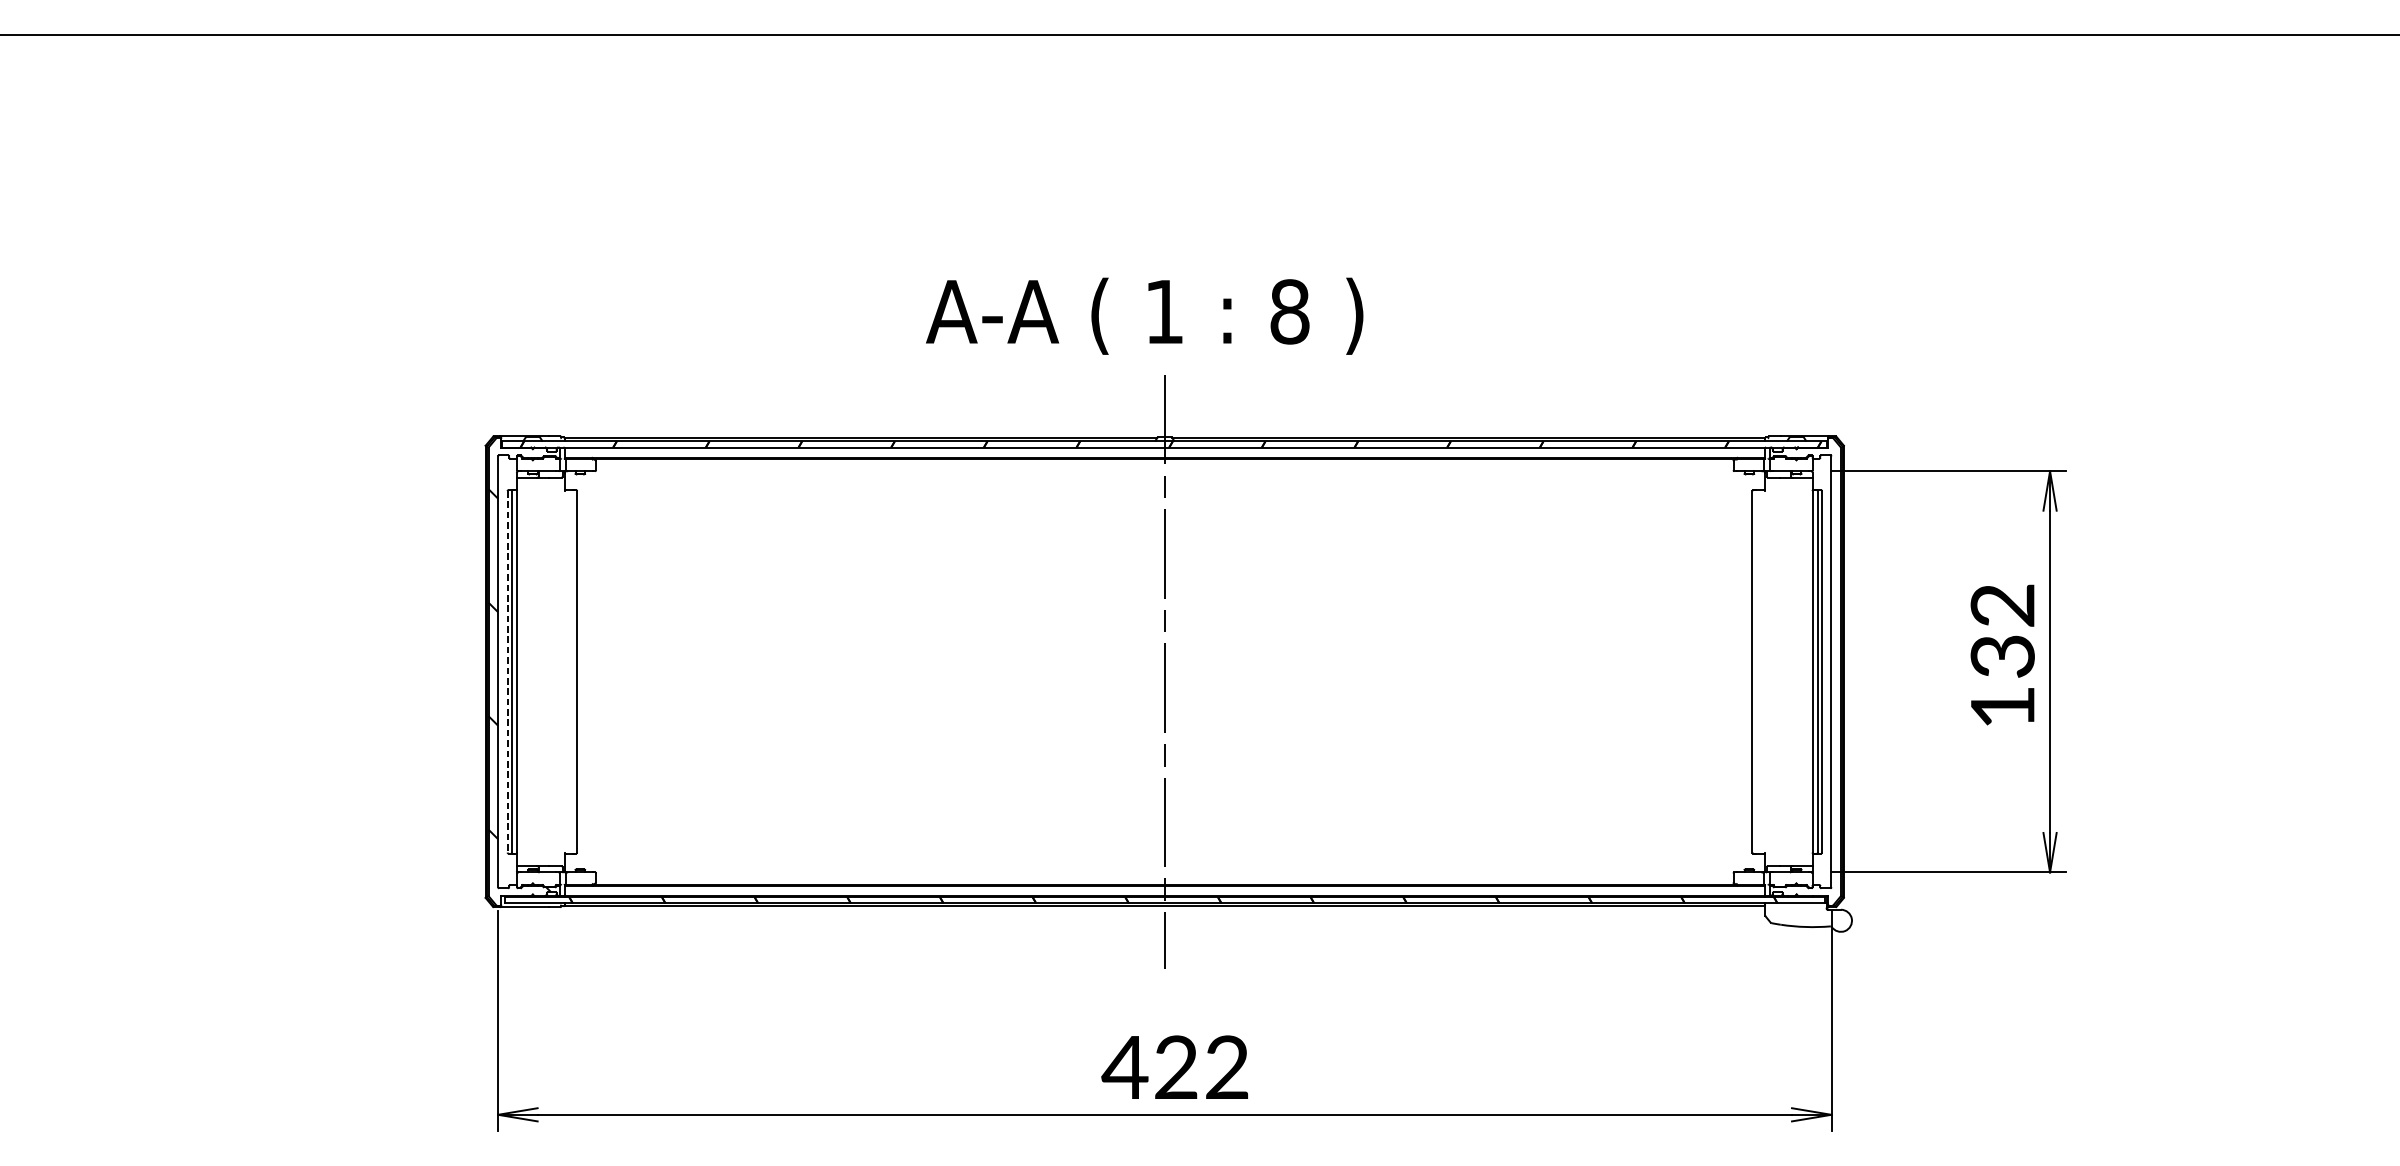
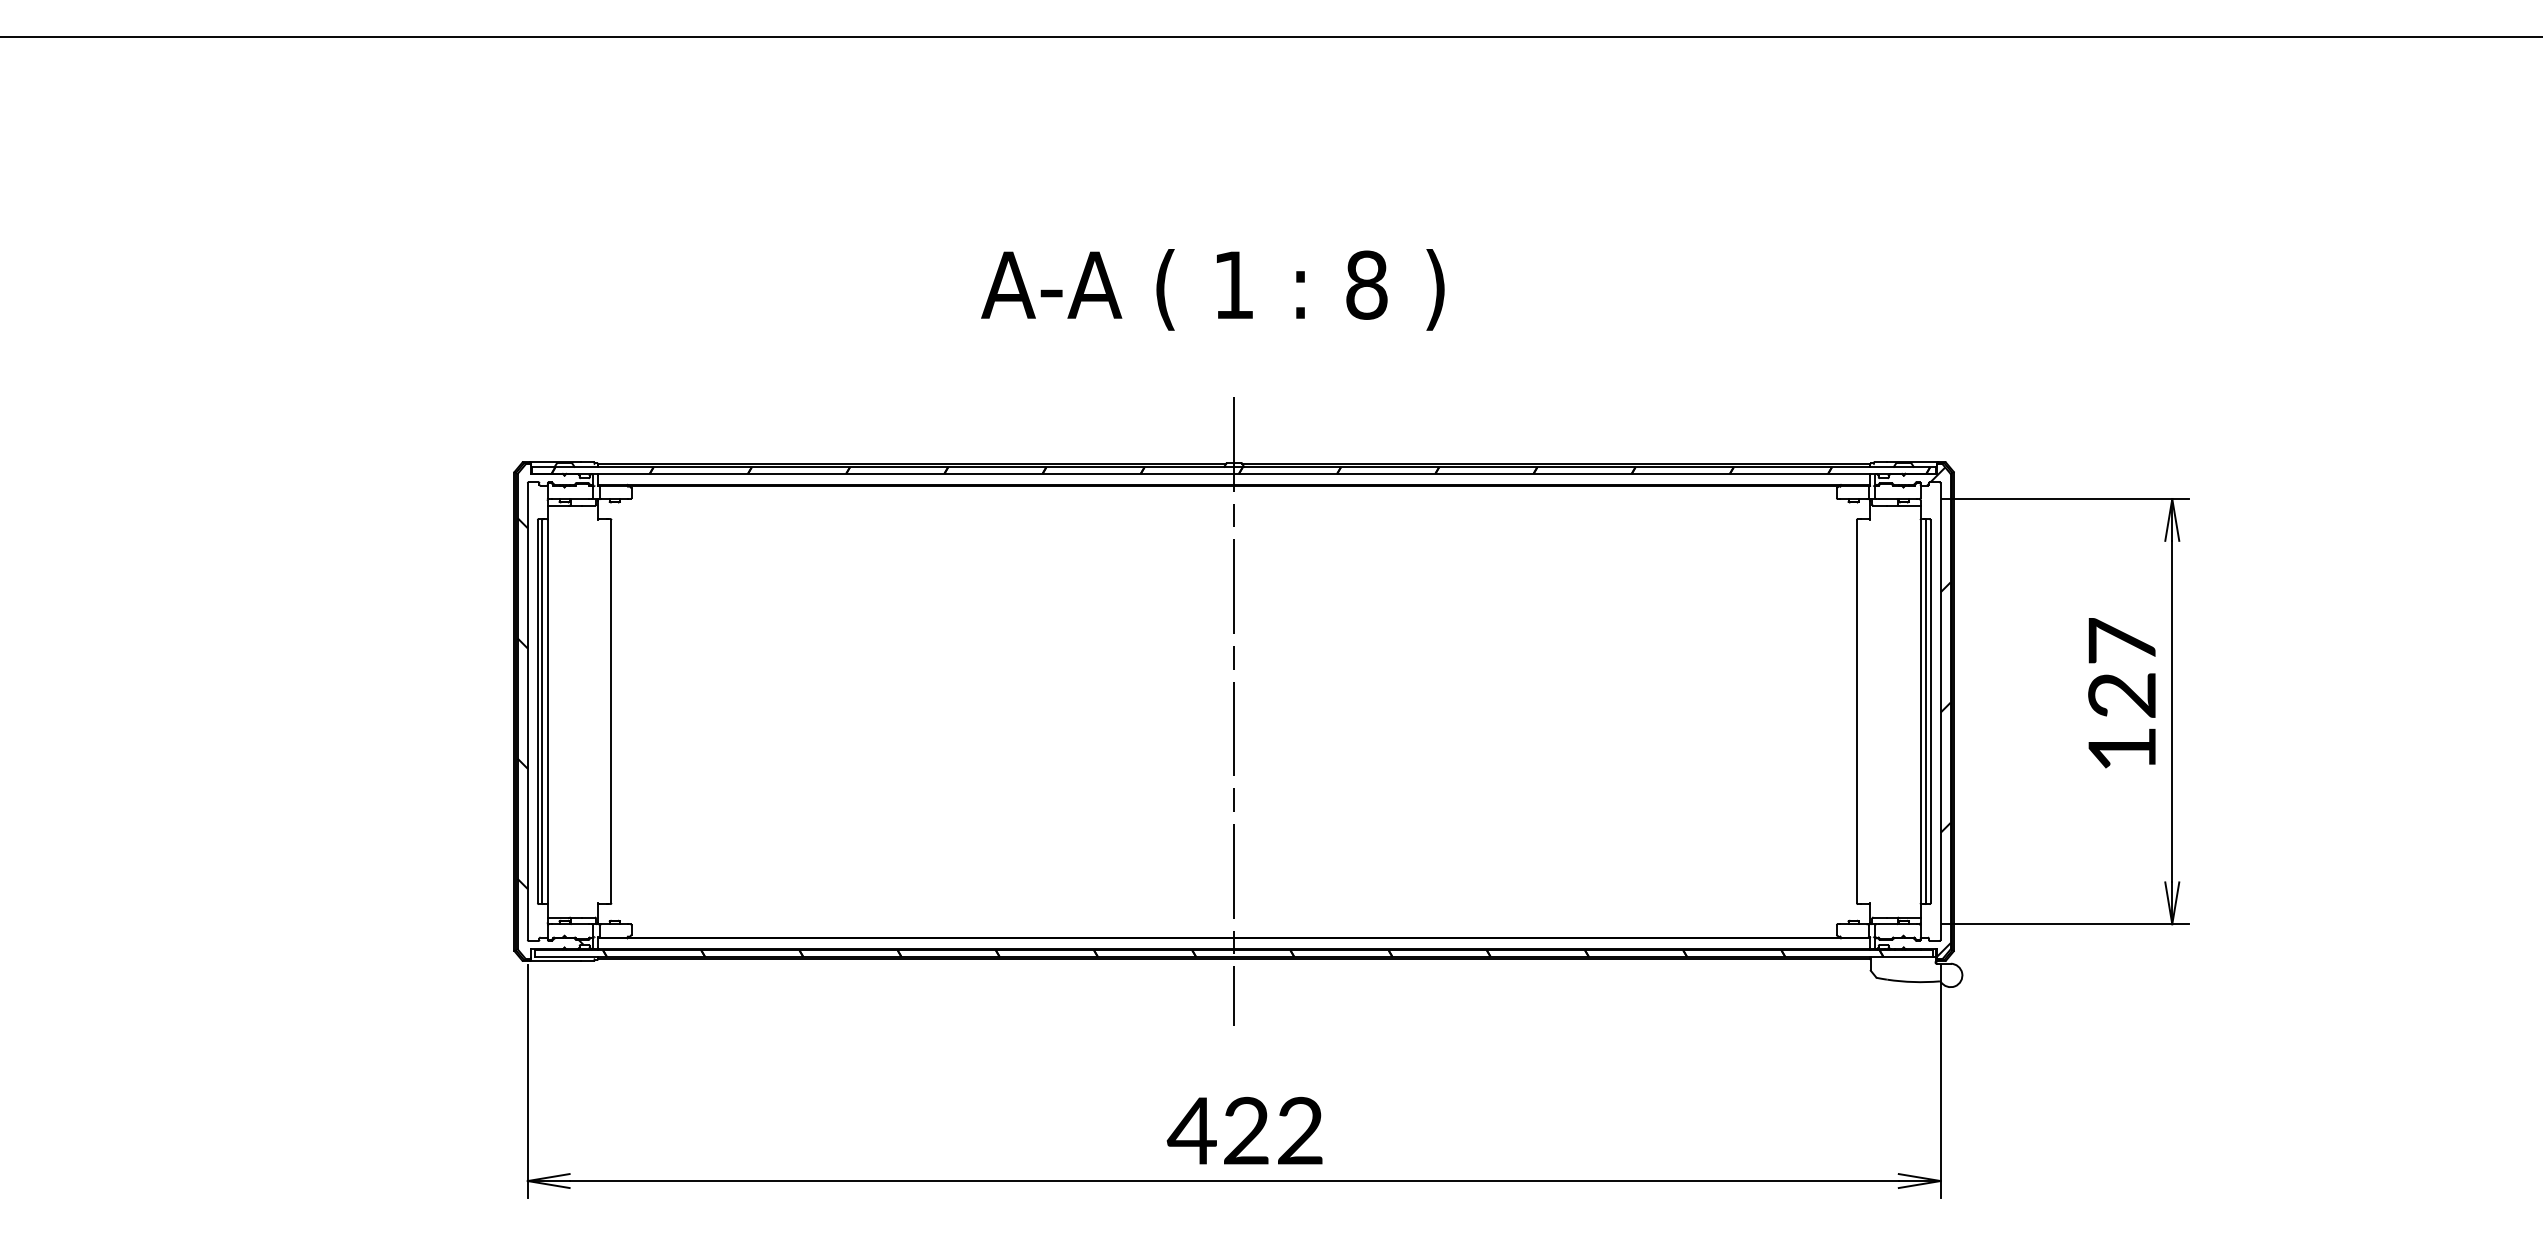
text: (1144, 315) -> (1212, 289), moved
text: (2003, 630) -> (2122, 667), 132 -> 127
line: (507, 671) -> (537, 711), dashed -> solid
hatch: (1829, 671) -> (1938, 711), added

